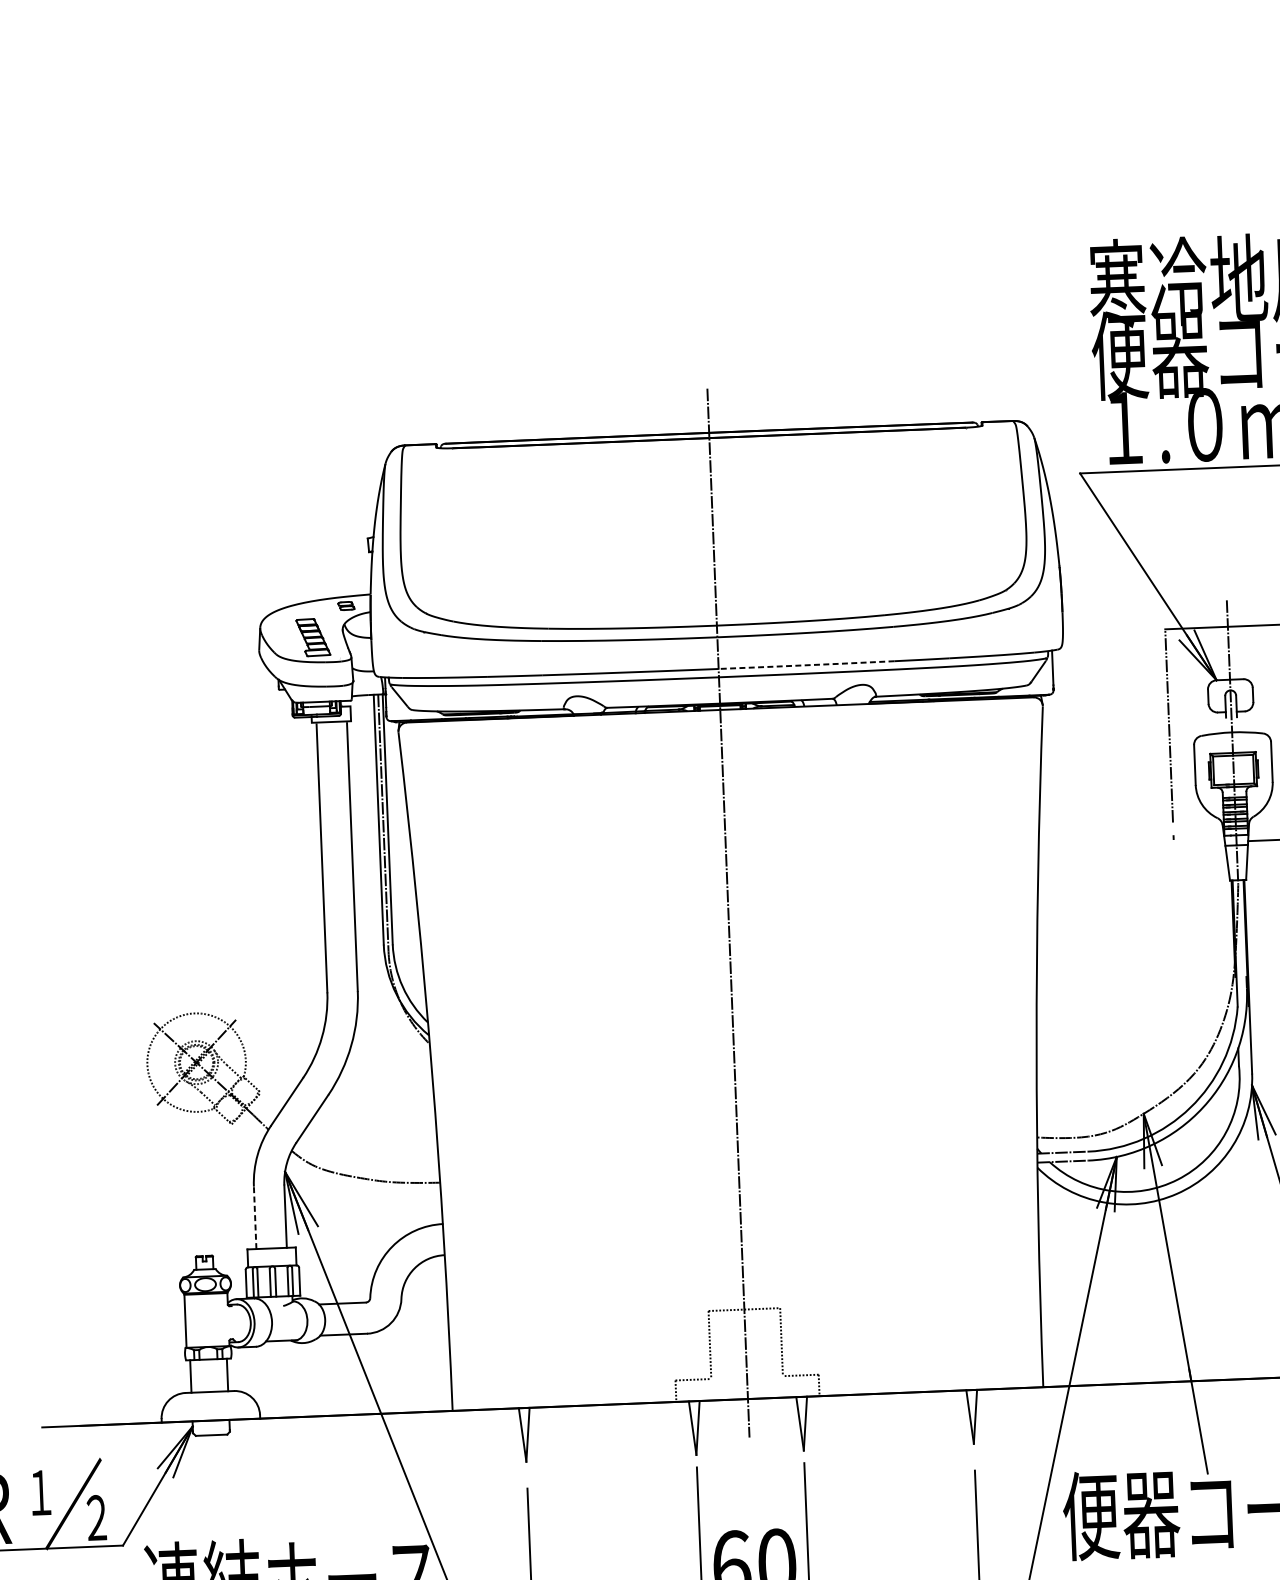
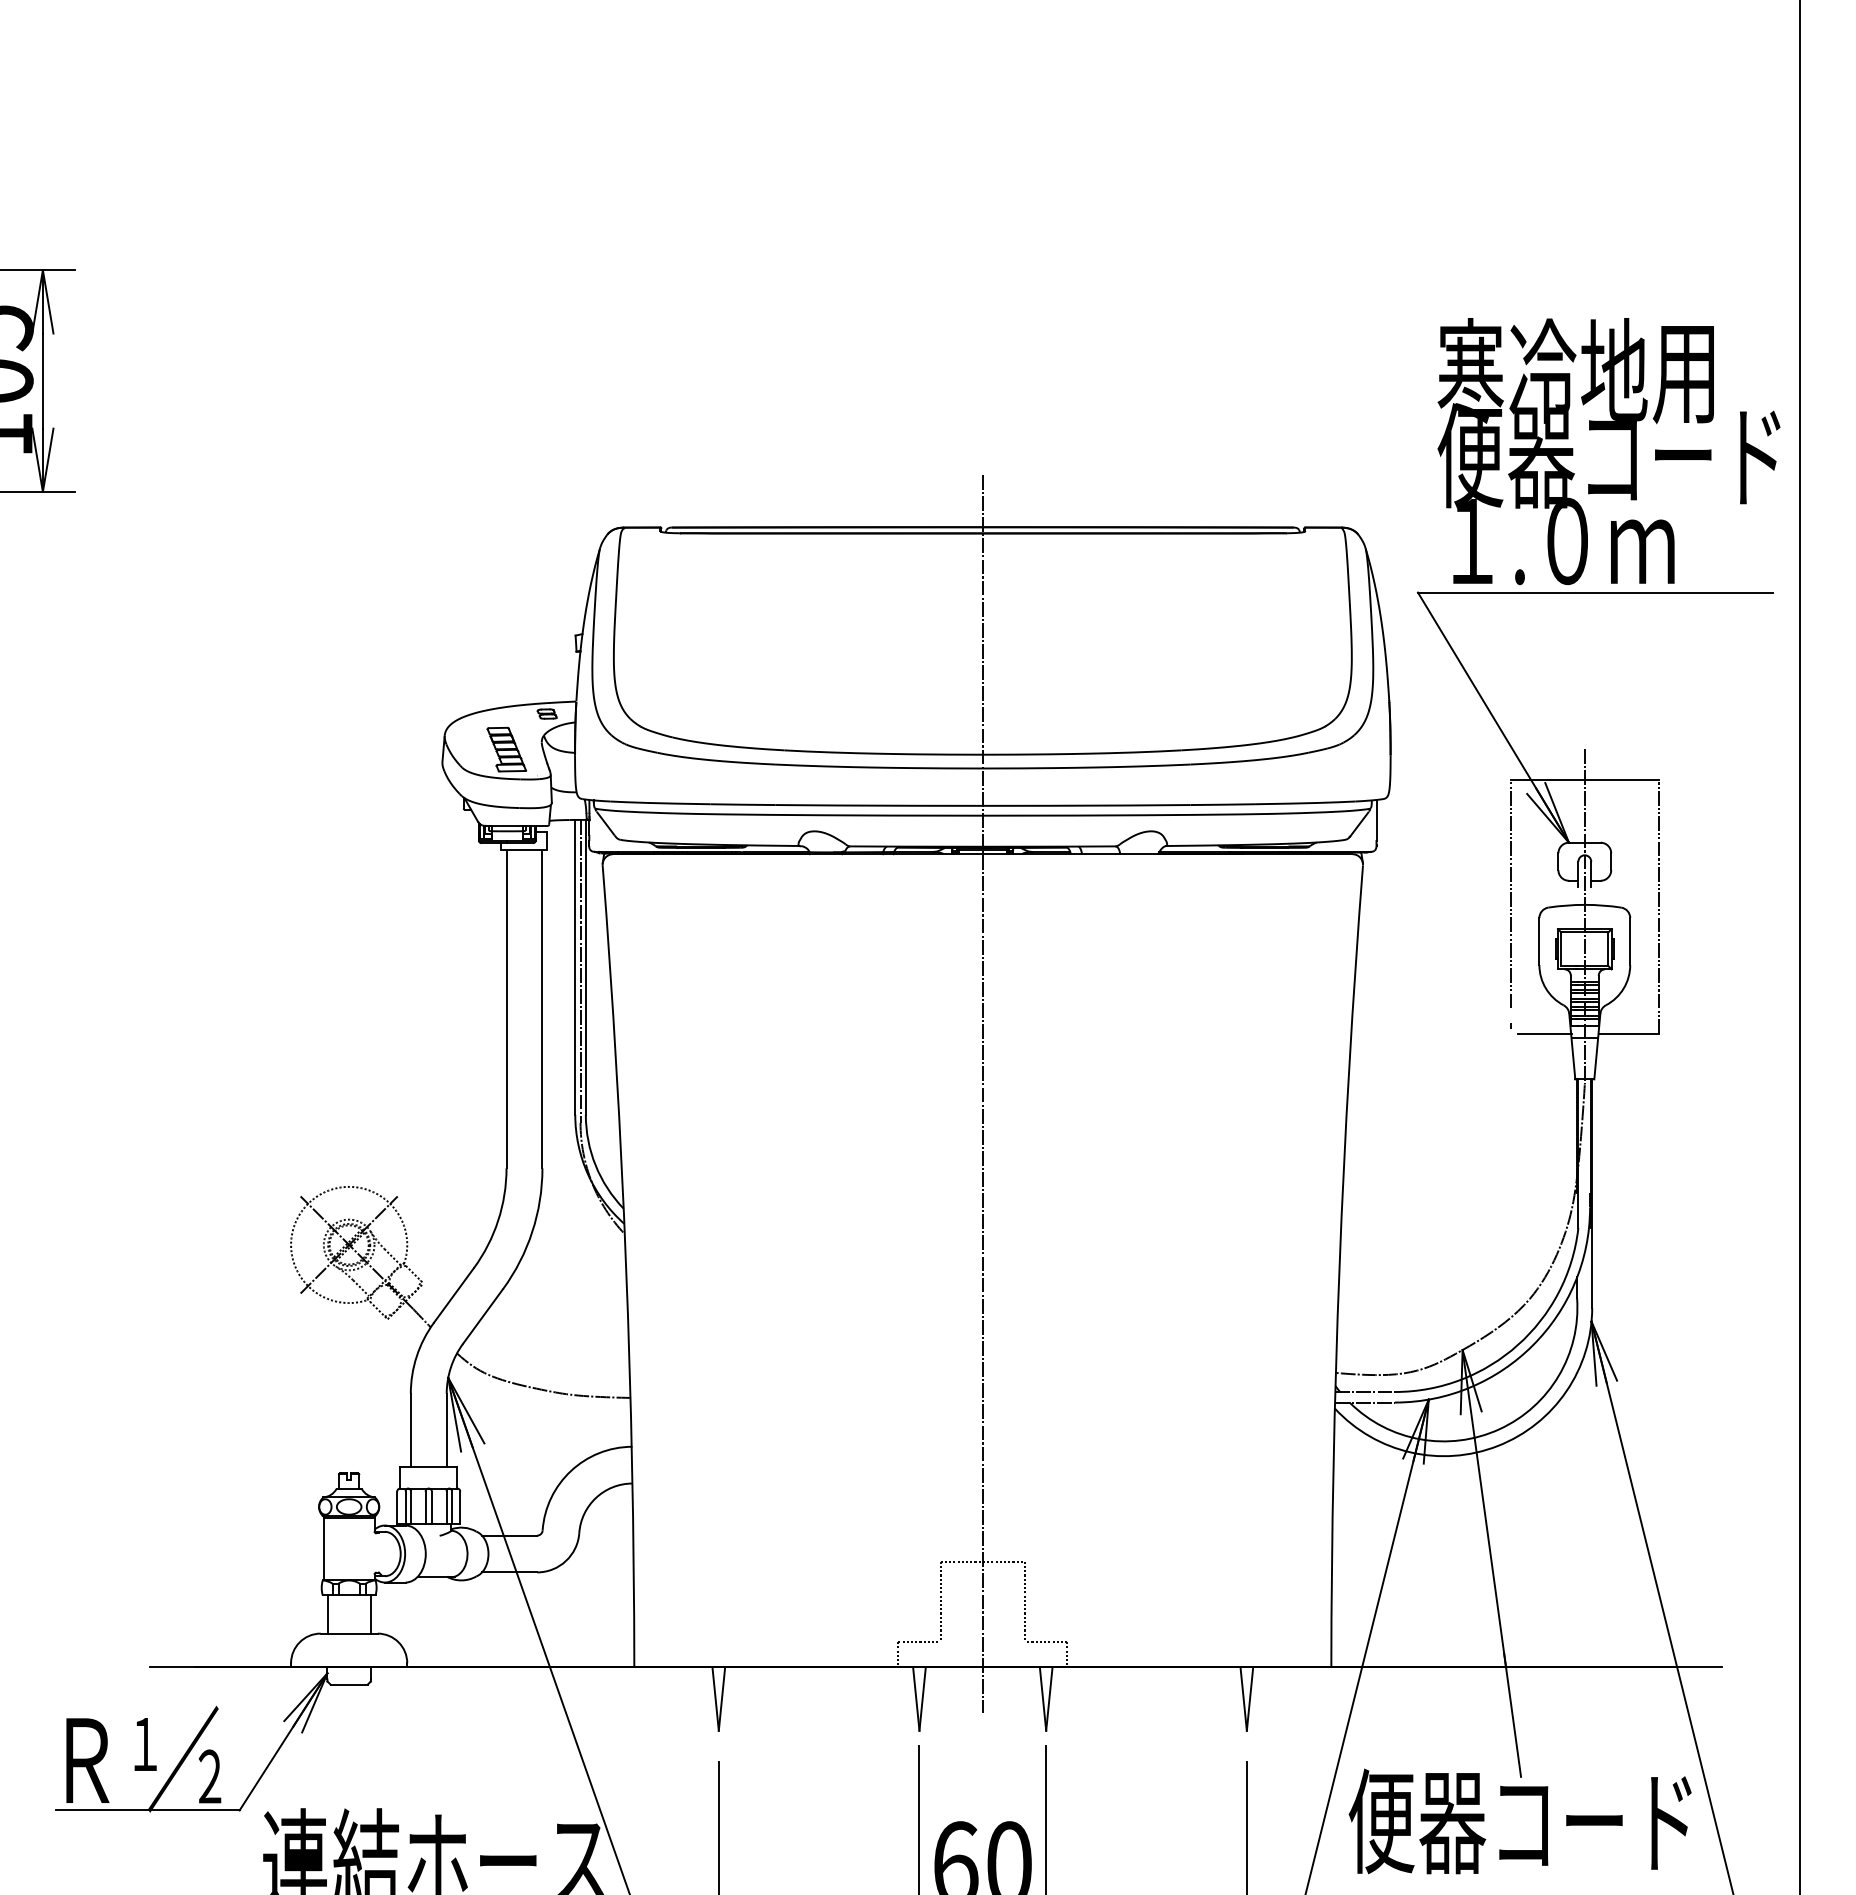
line: (805, 665) -> (1085, 805), dashed -> solid
line: (1202, 842) -> (1544, 1033), added
line: (254, 1217) -> (410, 1430), dashed -> solid

